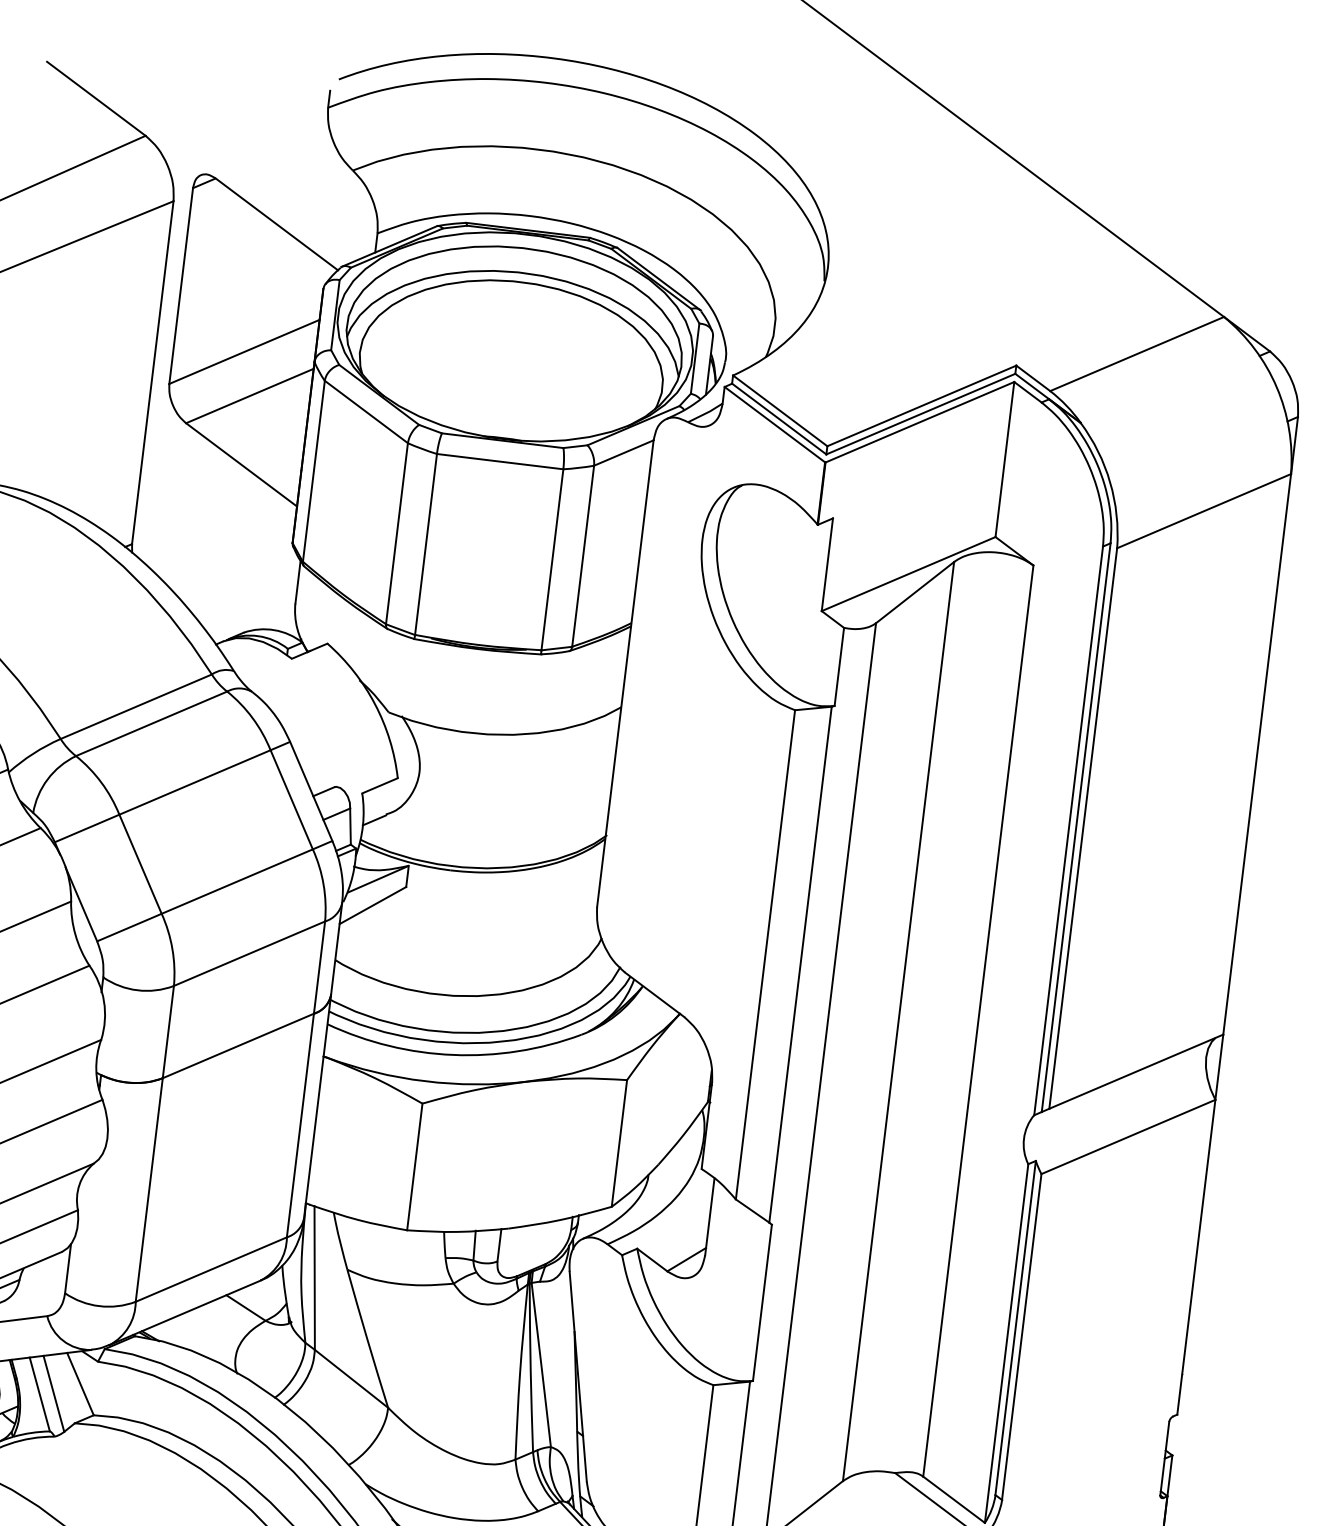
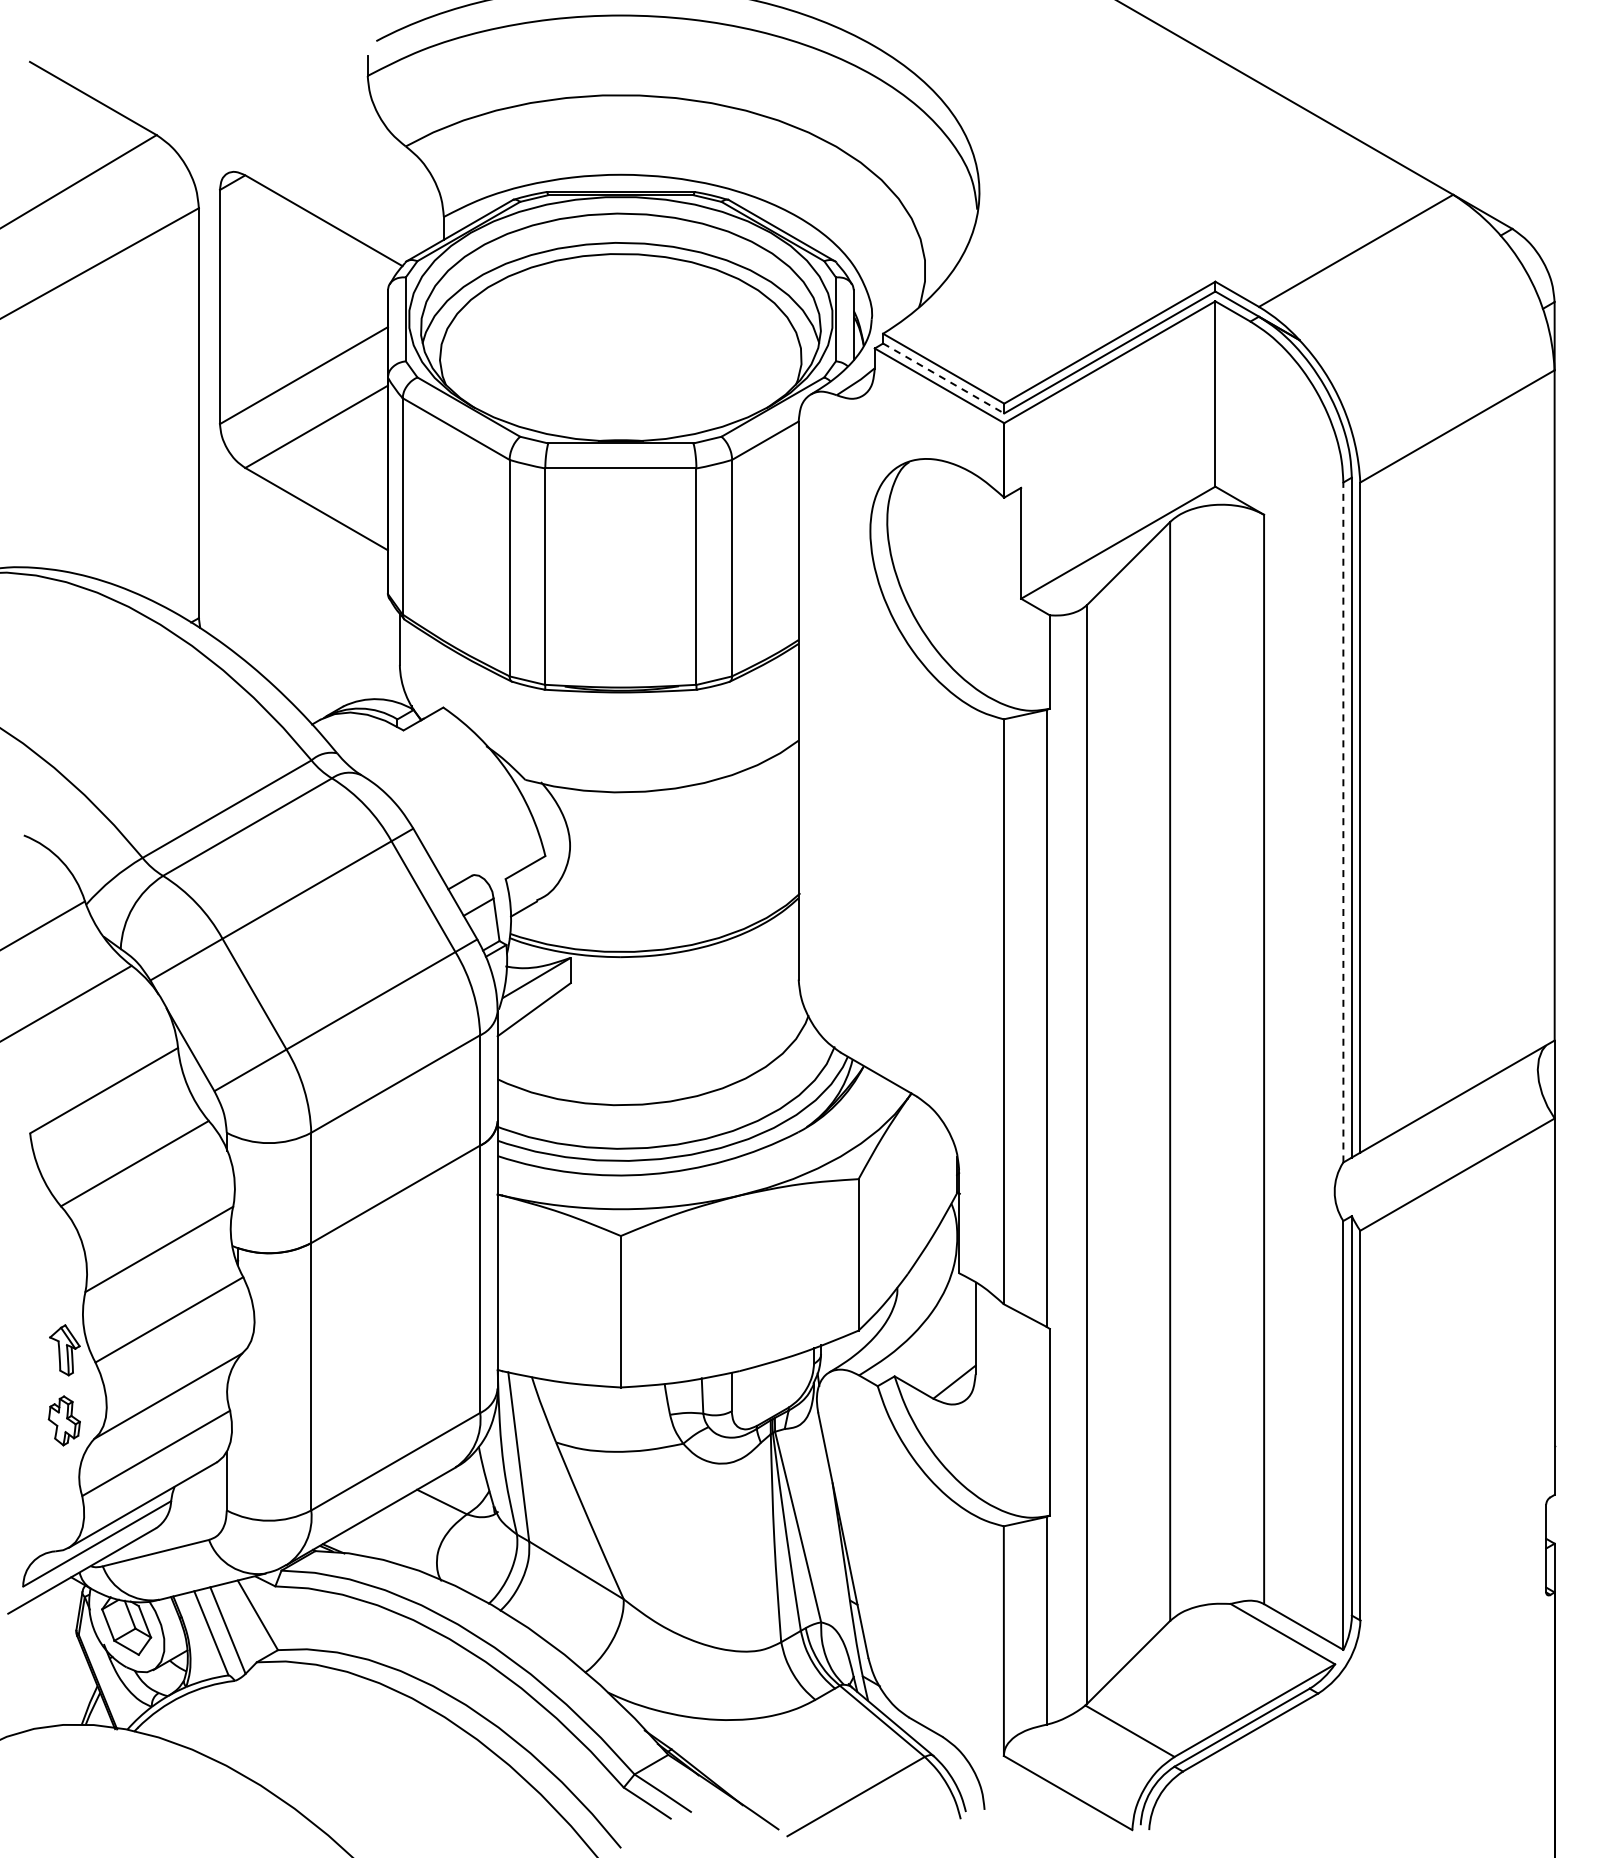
line: (779, 419) -> (943, 378), solid -> dashed
line: (1068, 830) -> (1343, 822), solid -> dashed

